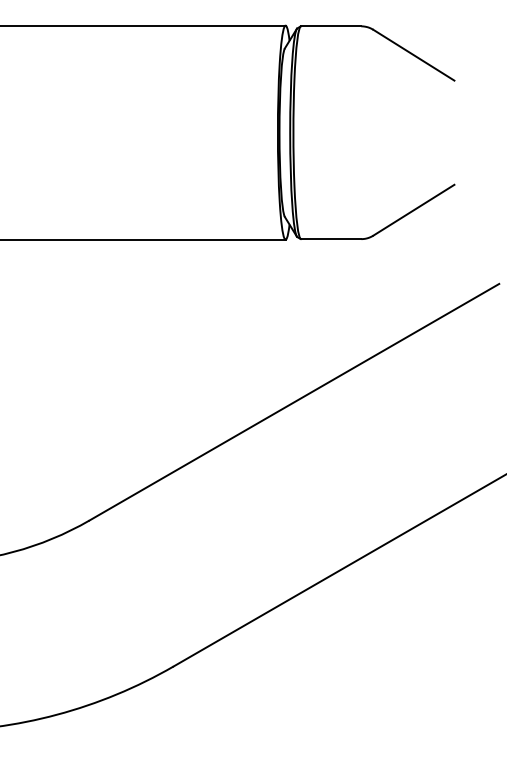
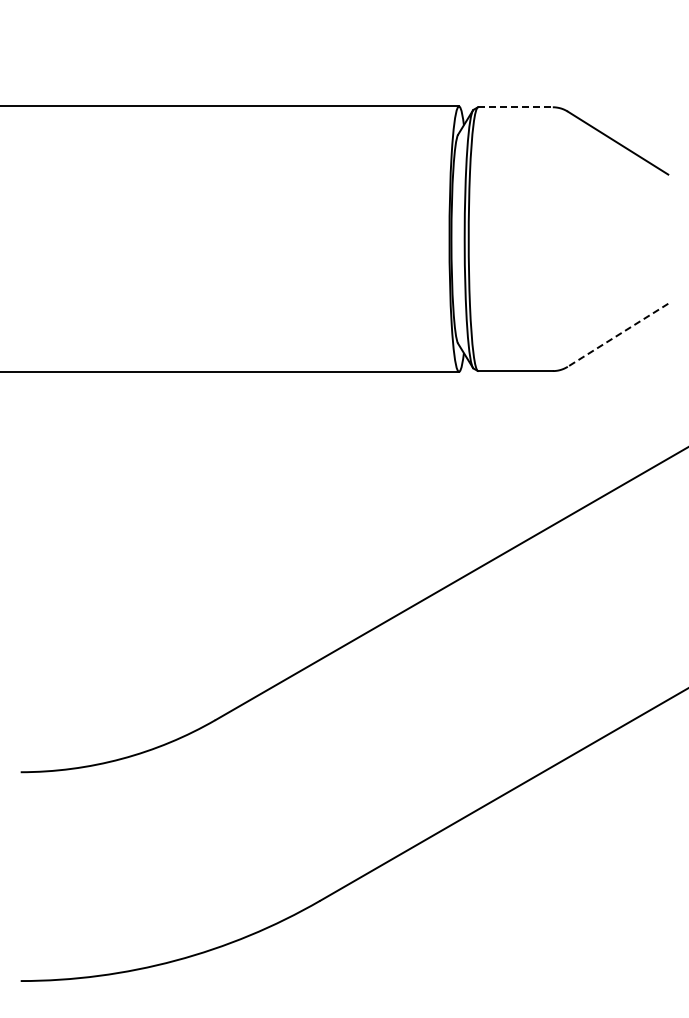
line: (331, 26) -> (516, 107), solid -> dashed
line: (413, 210) -> (617, 335), solid -> dashed

